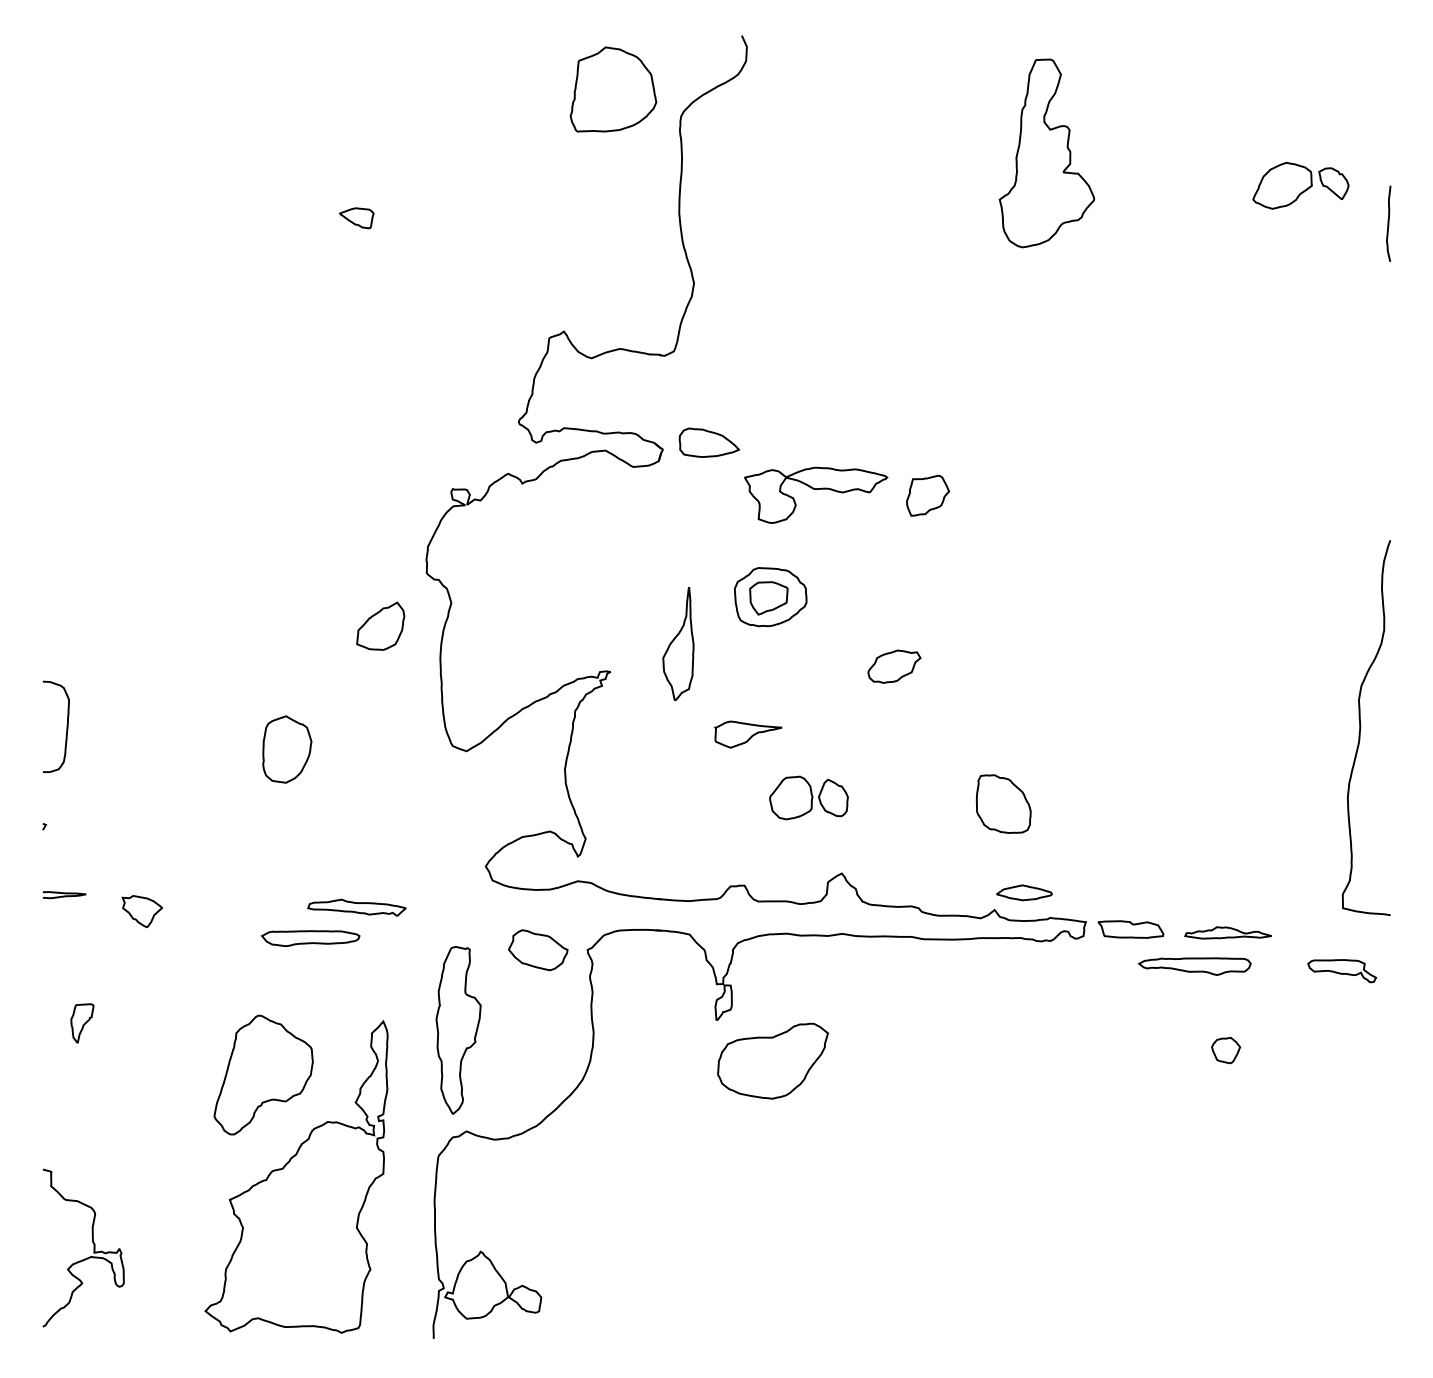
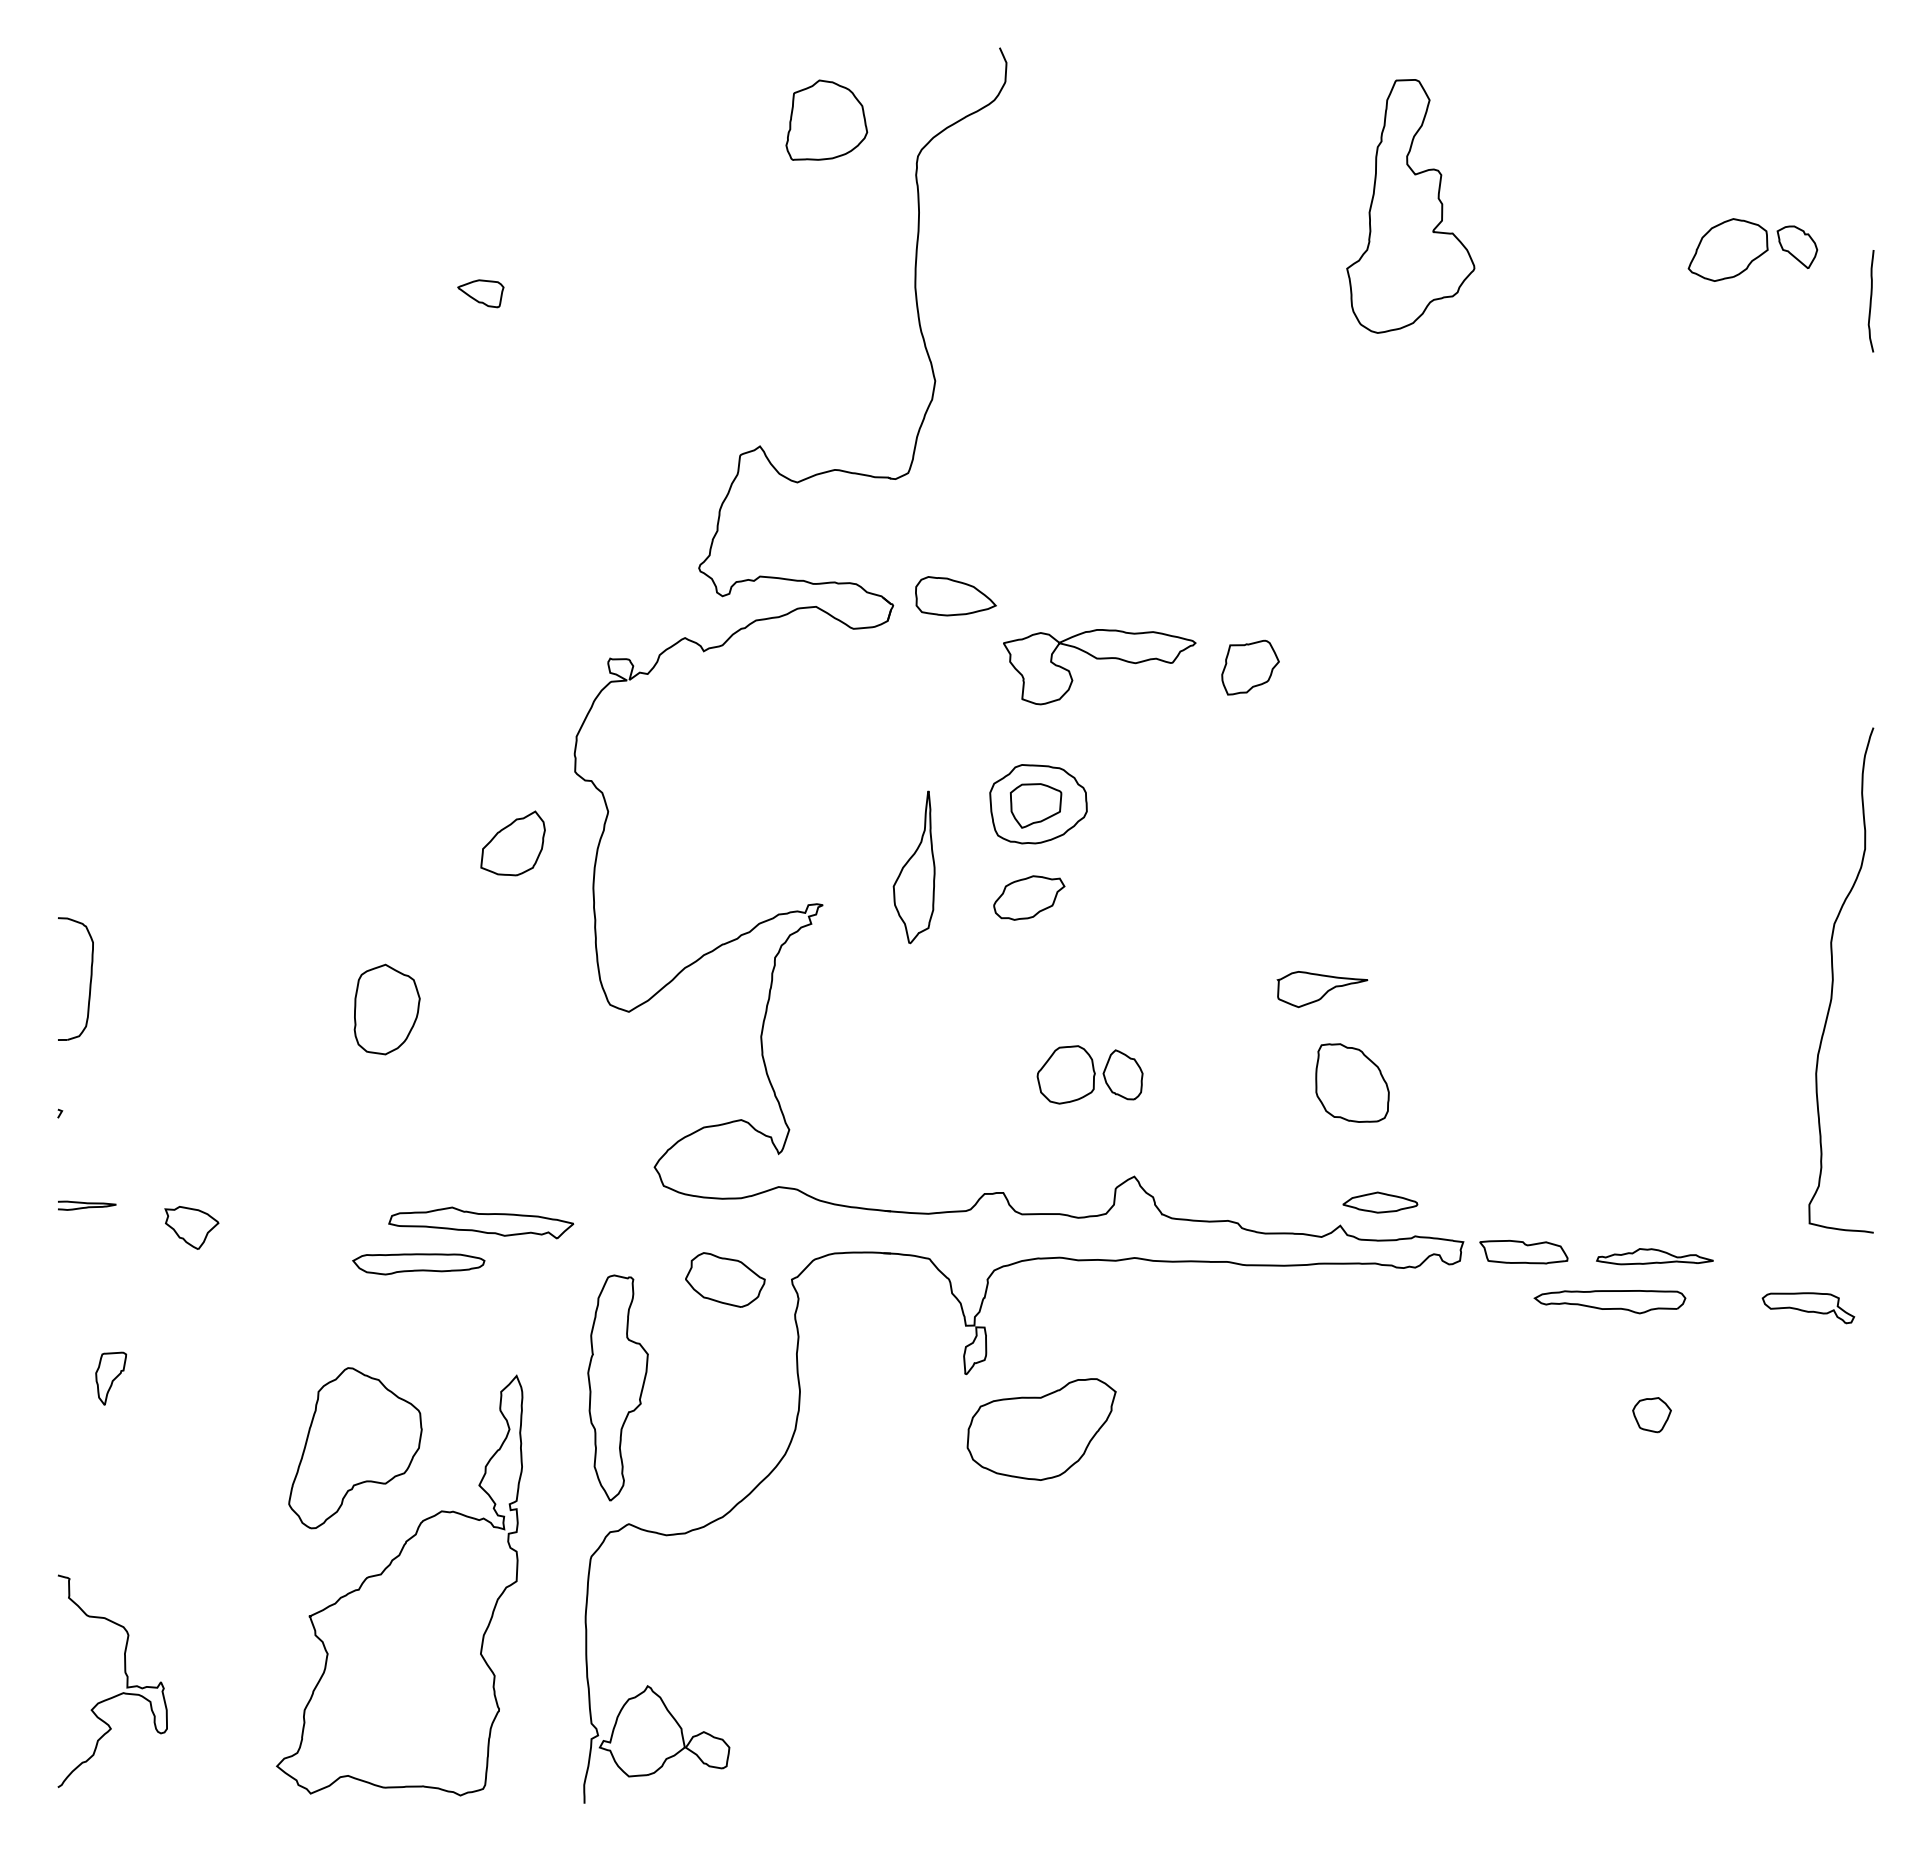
part: (613, 88) -> (826, 119), size x0.7
part: (894, 666) -> (1029, 897), moved
part: (748, 734) -> (1322, 989), moved
part: (356, 907) -> (480, 1222), size x1.4

